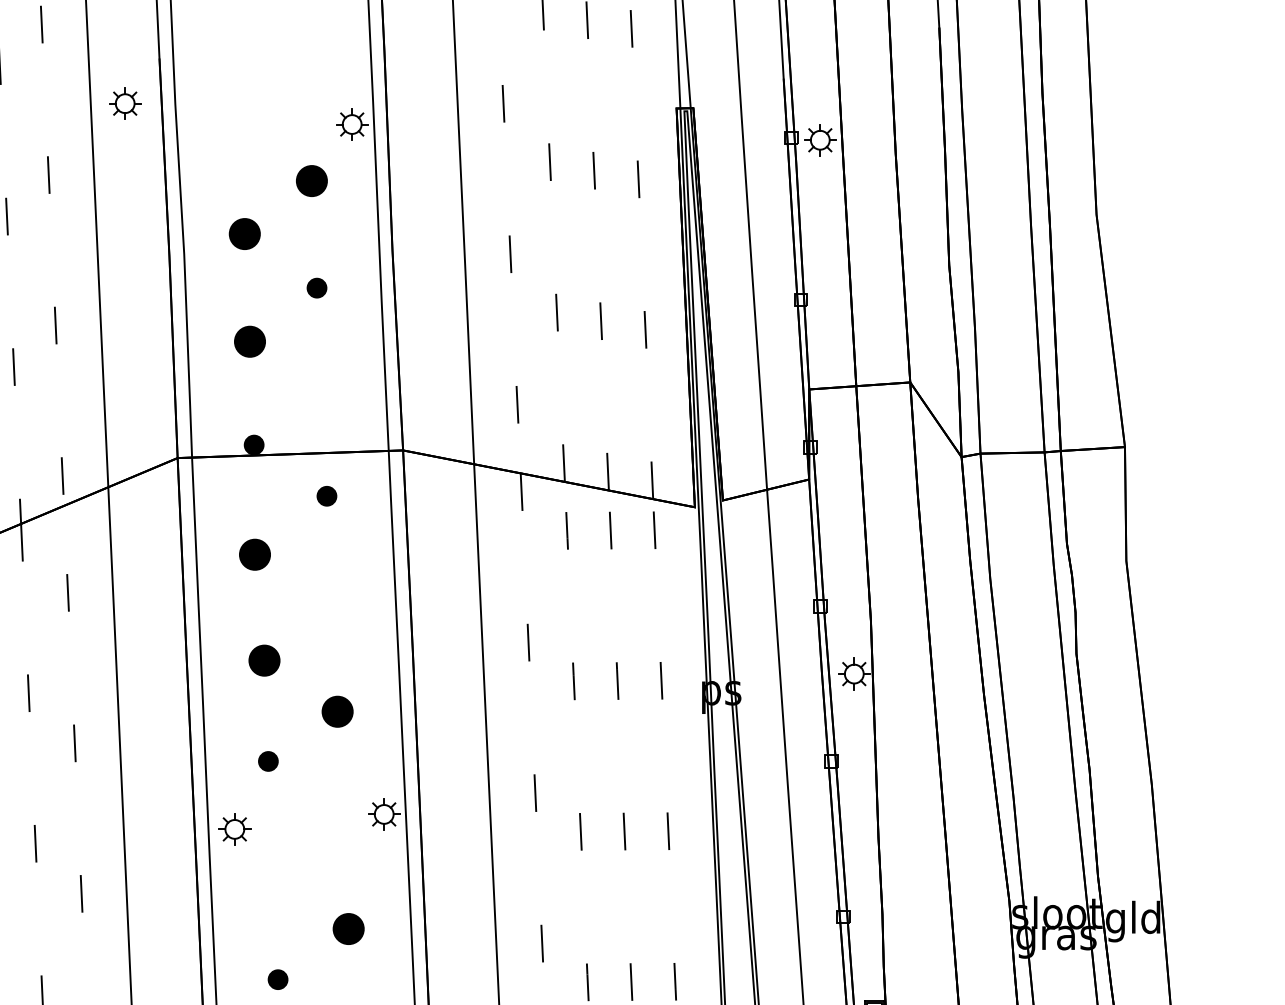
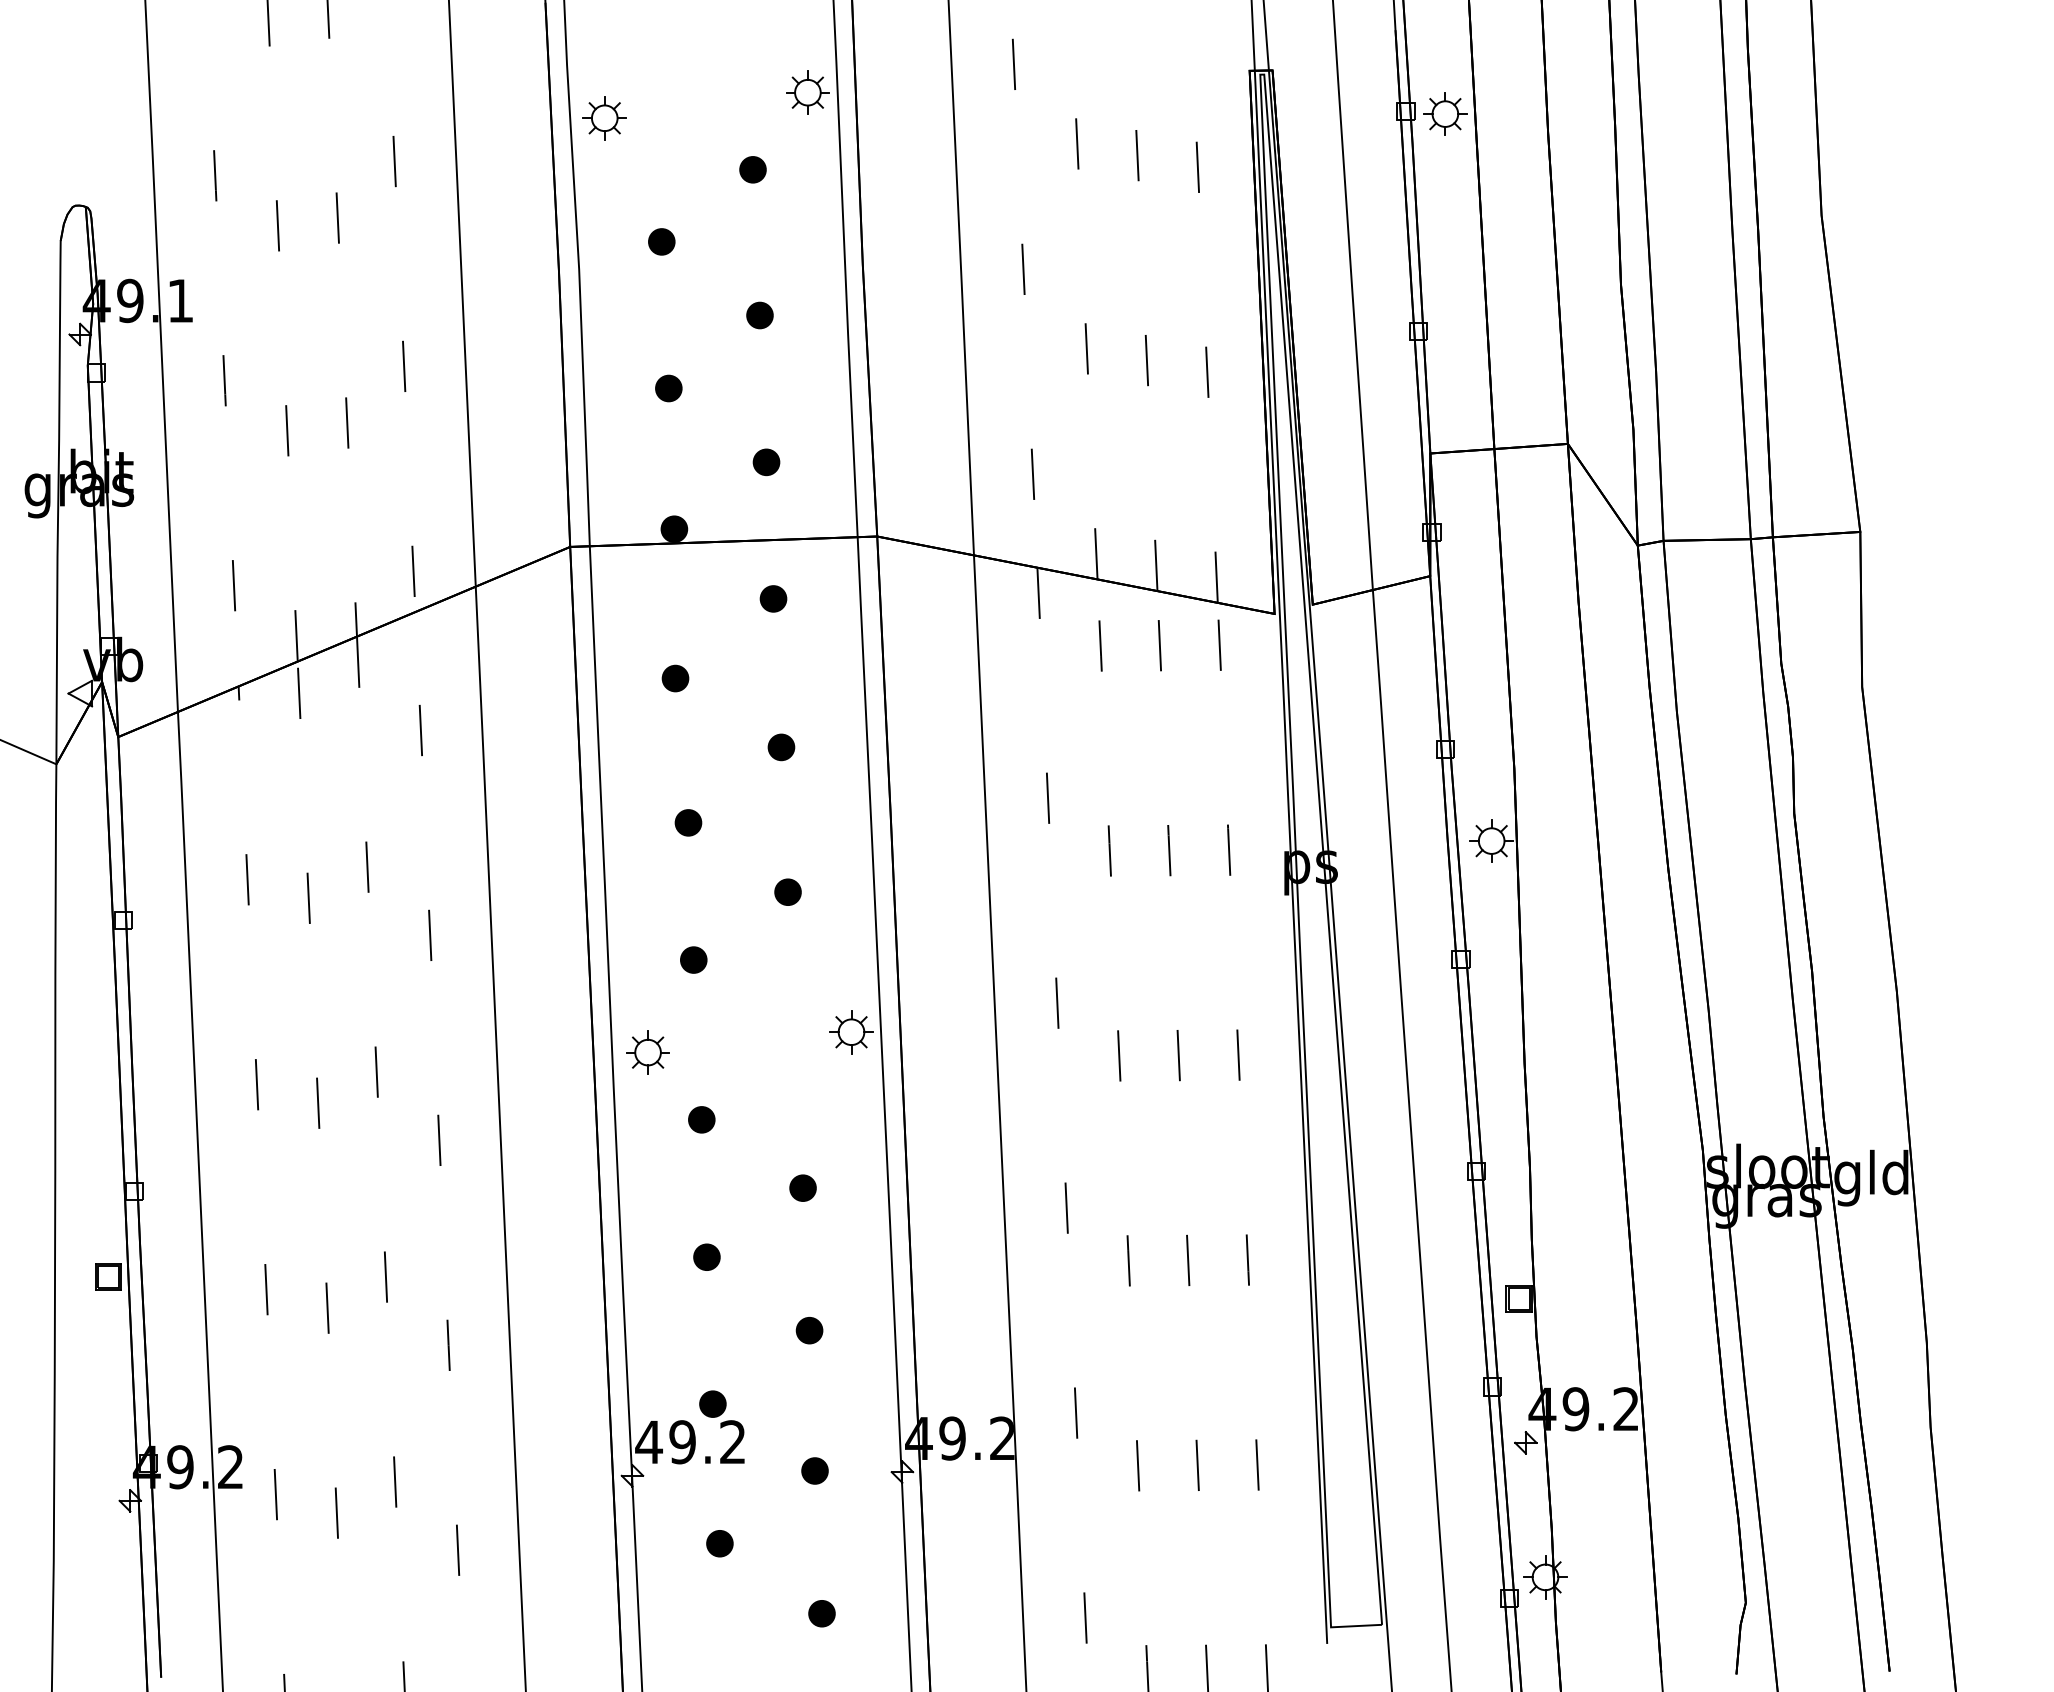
part: (125, 103) -> (604, 118), moved
part: (311, 180) -> (752, 169), size x0.62
part: (244, 233) -> (661, 241), size x0.62
part: (249, 341) -> (668, 388), size x0.62
part: (321, 396) -> (766, 462), added
part: (254, 554) -> (675, 678), size x0.62
part: (332, 605) -> (781, 747), added
part: (264, 660) -> (688, 822), size x0.62
part: (337, 711) -> (787, 891), size x0.62
part: (274, 878) -> (701, 1119), added
part: (348, 928) -> (802, 1187), size x0.62

